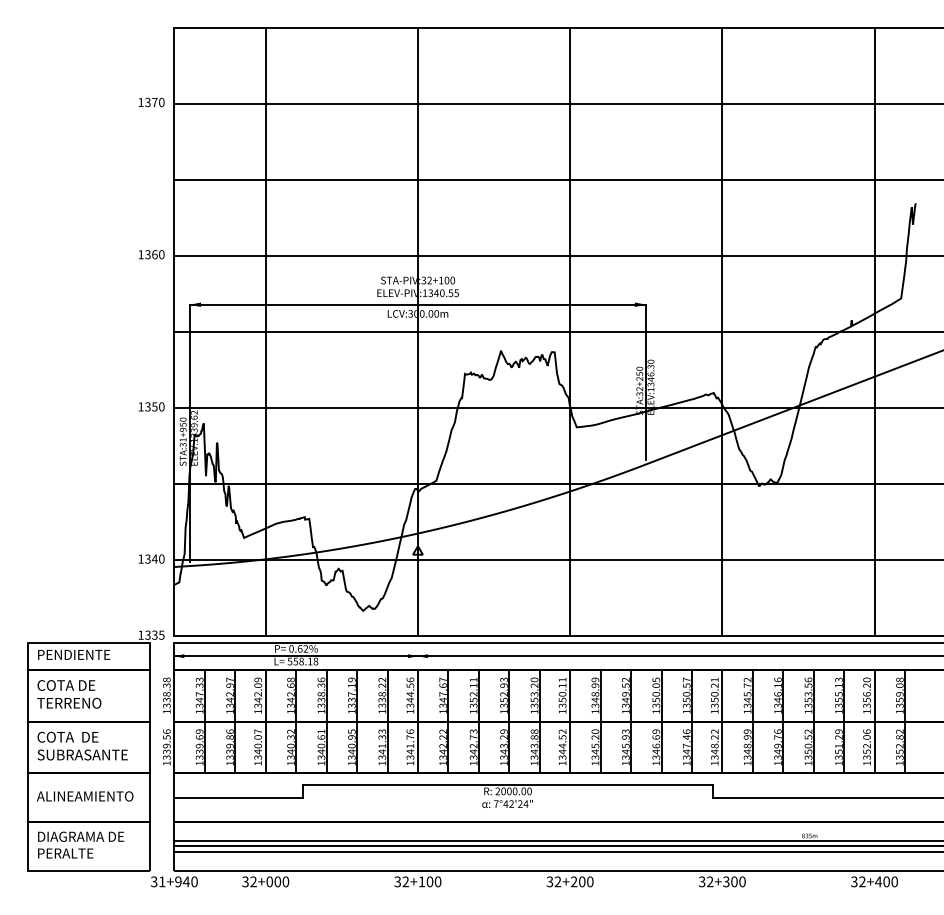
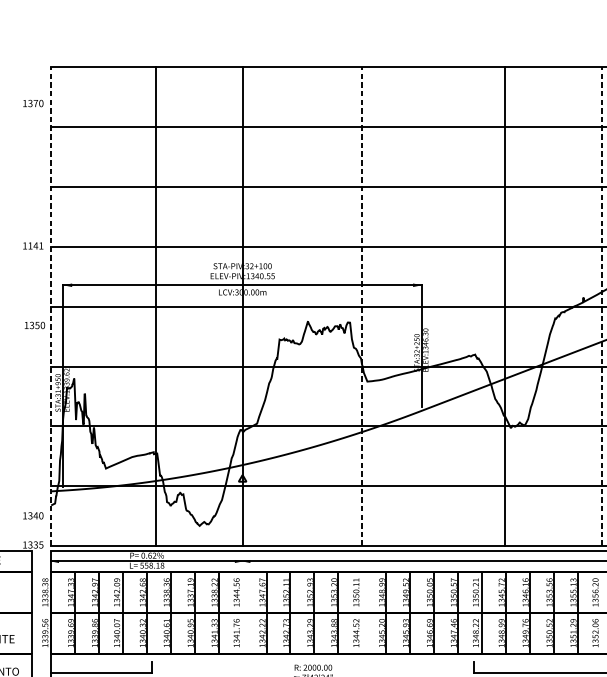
text: (151, 102) -> (33, 103), moved
text: (154, 254) -> (35, 245), 1360 -> 1141
line: (174, 331) -> (51, 306), solid -> dashed
line: (265, 331) -> (155, 306), moved
line: (570, 331) -> (362, 306), solid -> dashed
line: (722, 331) -> (504, 306), moved
line: (874, 331) -> (601, 306), solid -> dashed
text: (151, 406) -> (34, 325), moved
text: (151, 558) -> (33, 515), moved
line: (417, 721) -> (242, 612), removed
line: (570, 721) -> (362, 612), removed
line: (874, 721) -> (601, 612), removed
line: (507, 784) -> (313, 662), removed

